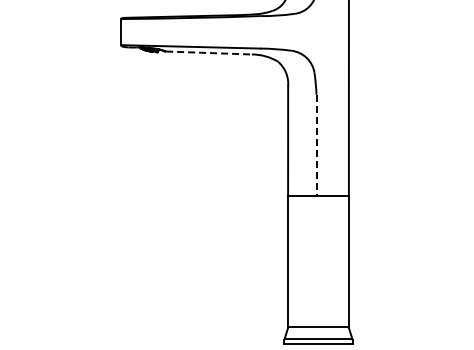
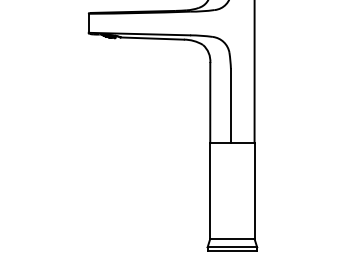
line: (209, 53) -> (152, 38), dashed -> solid
line: (316, 145) -> (230, 105), dashed -> solid

